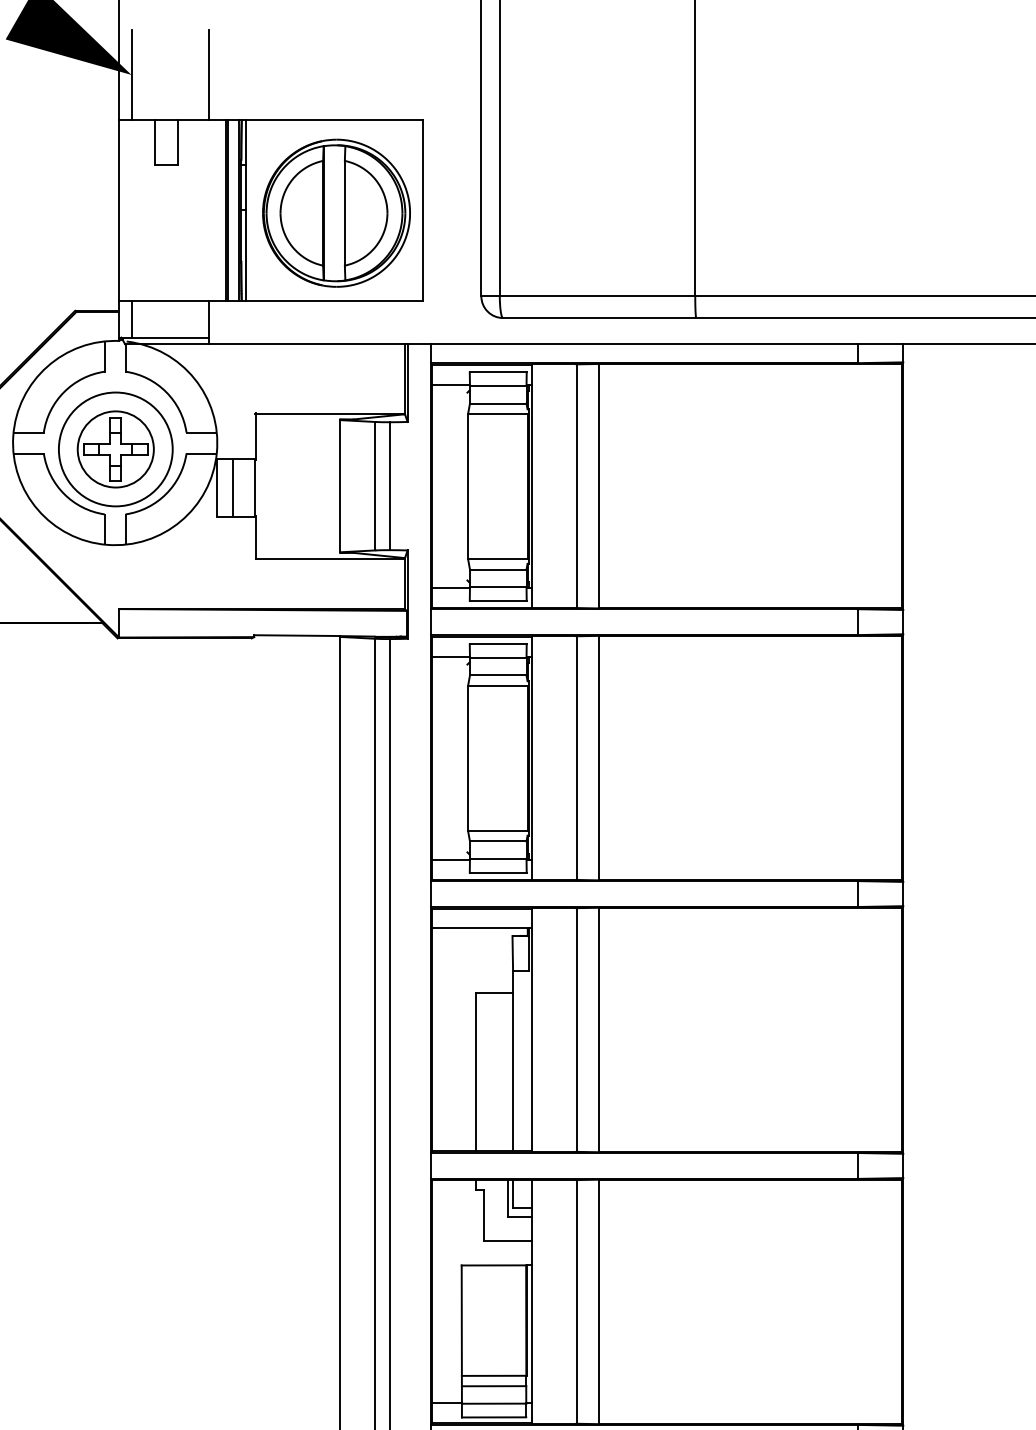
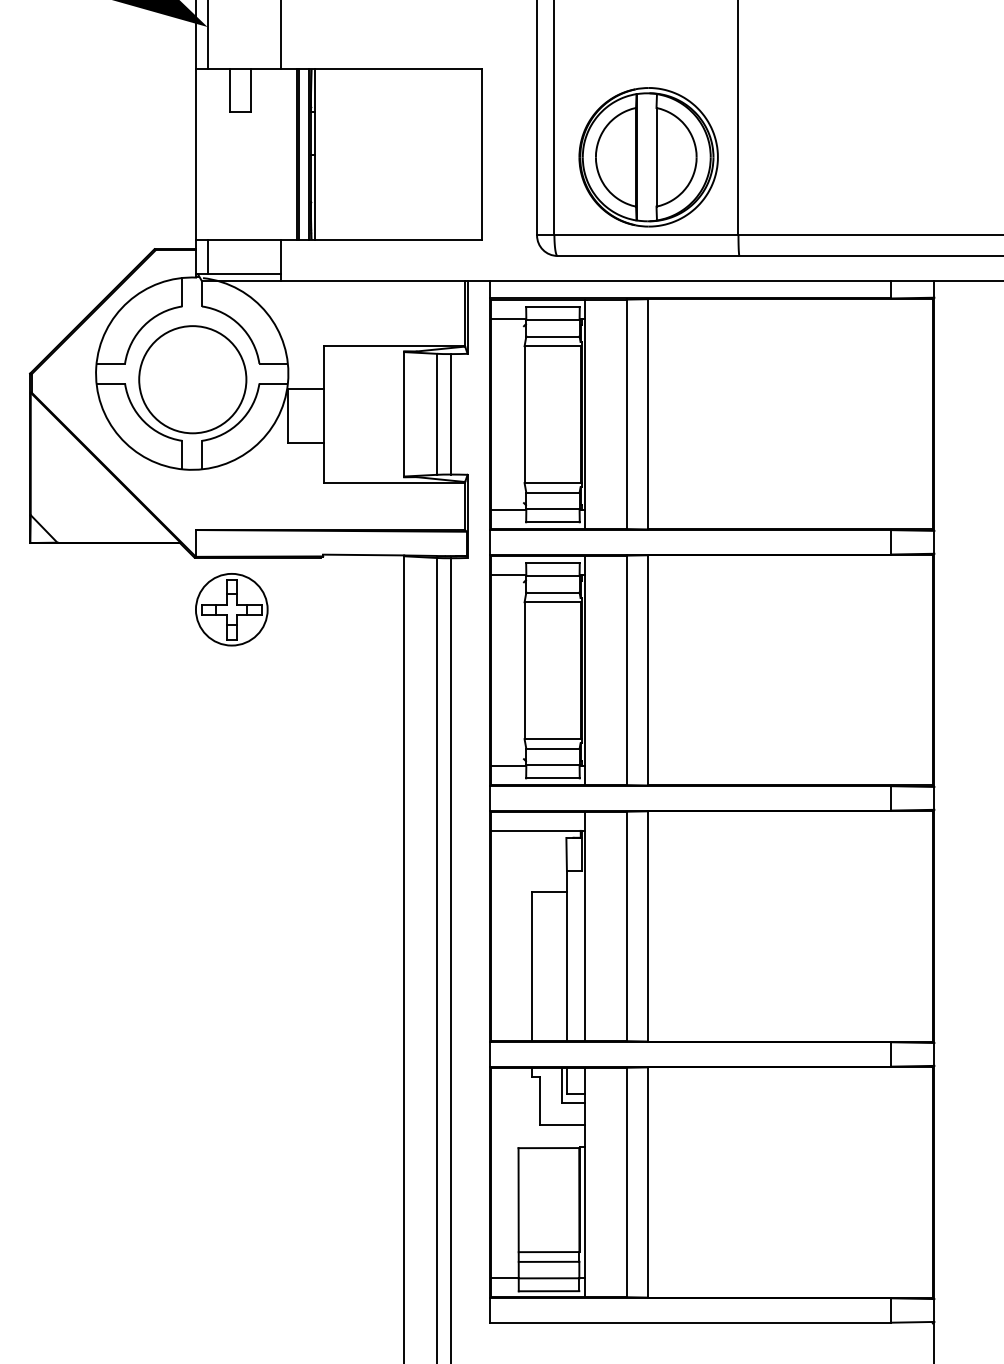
part: (336, 213) -> (648, 157), moved
part: (115, 449) -> (231, 609), moved
line: (233, 487) -> (303, 415), removed

